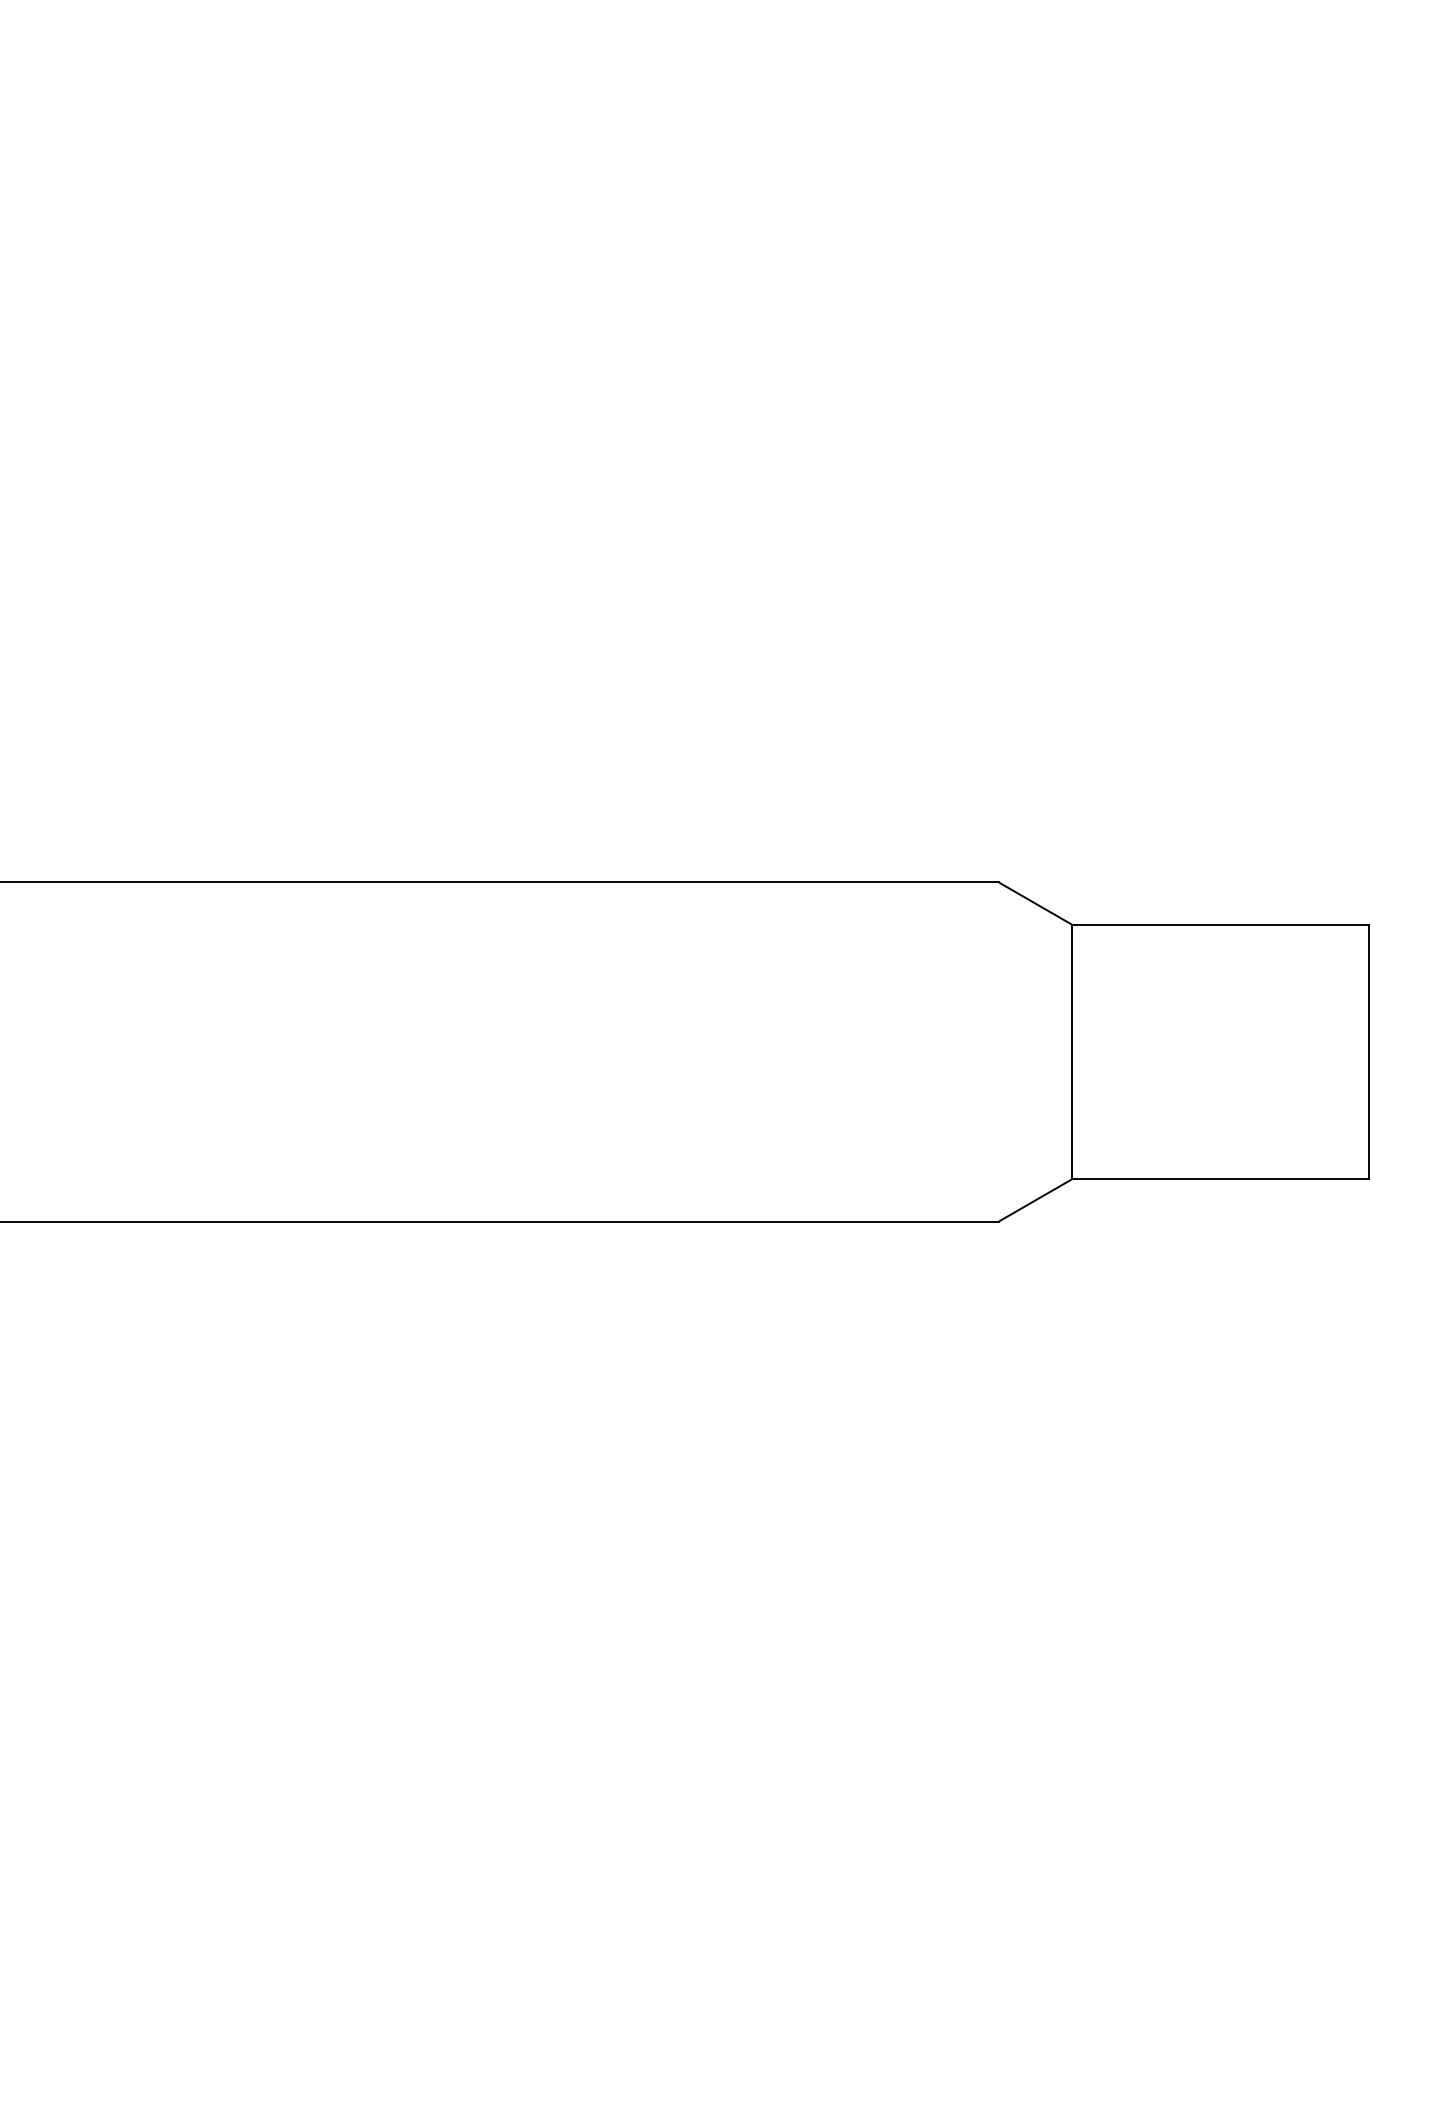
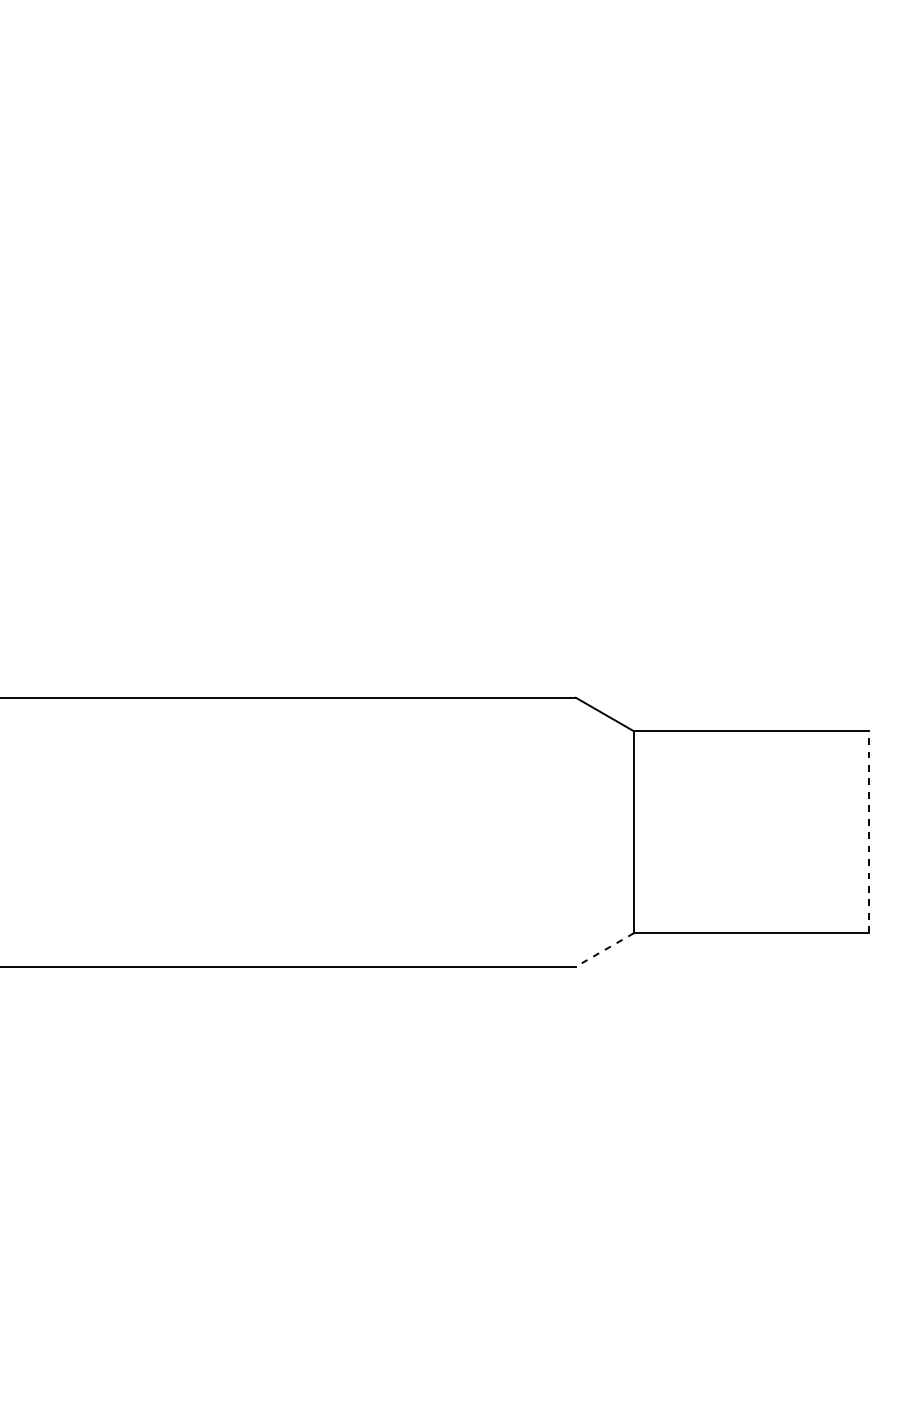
line: (1368, 1051) -> (869, 831), solid -> dashed
line: (1035, 1200) -> (604, 950), solid -> dashed

